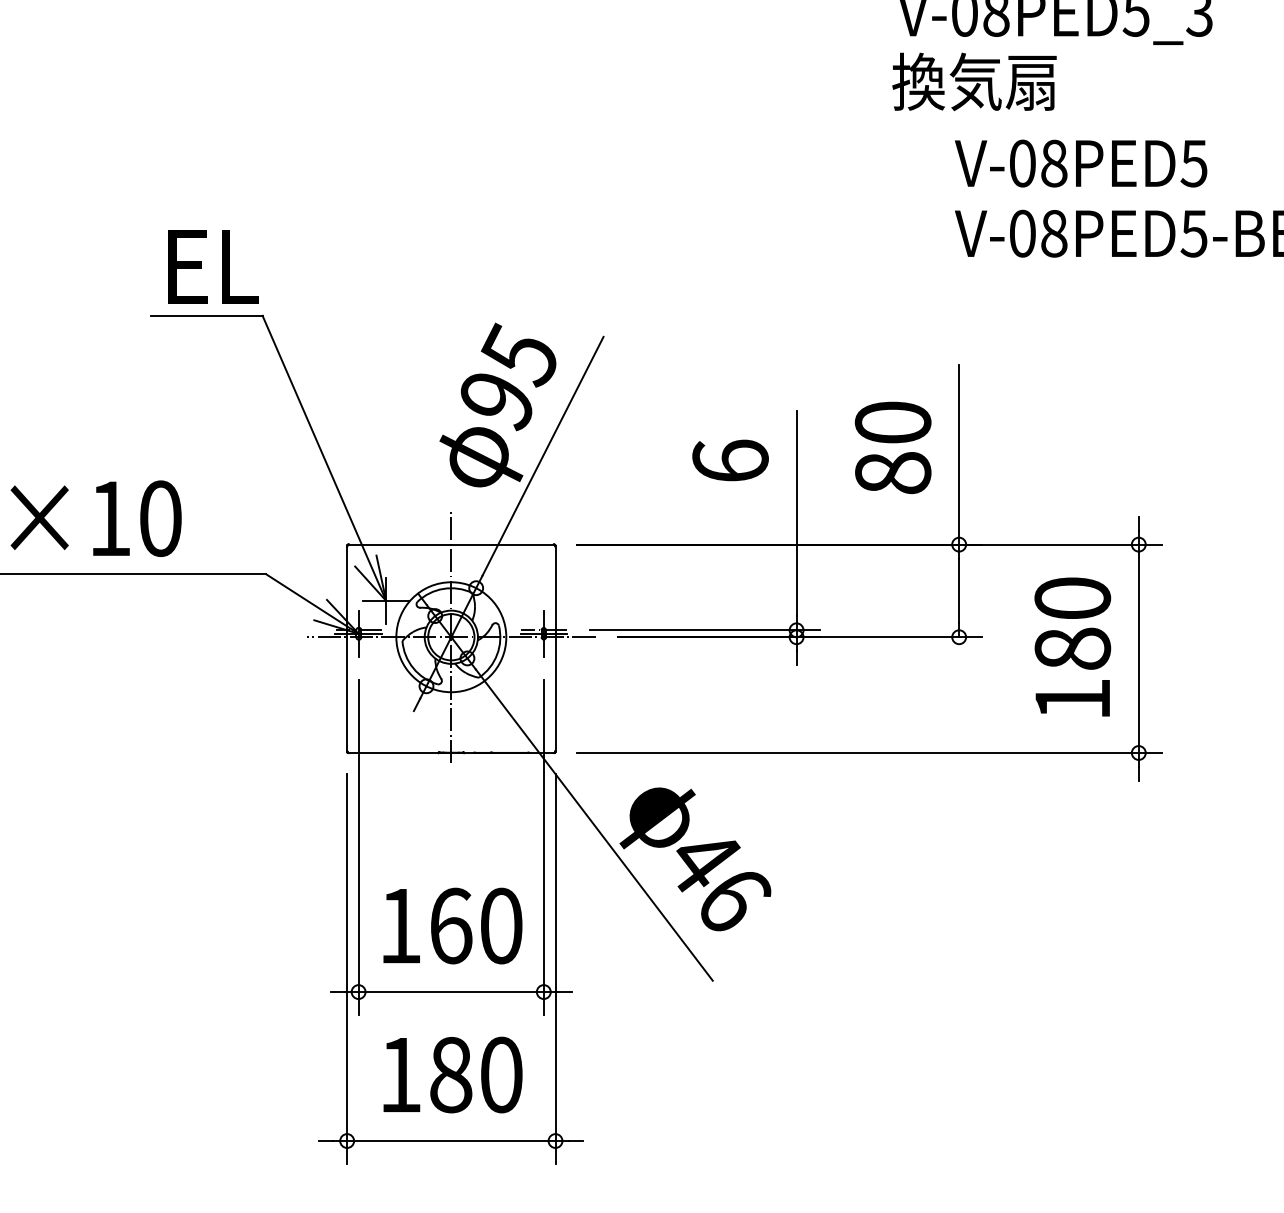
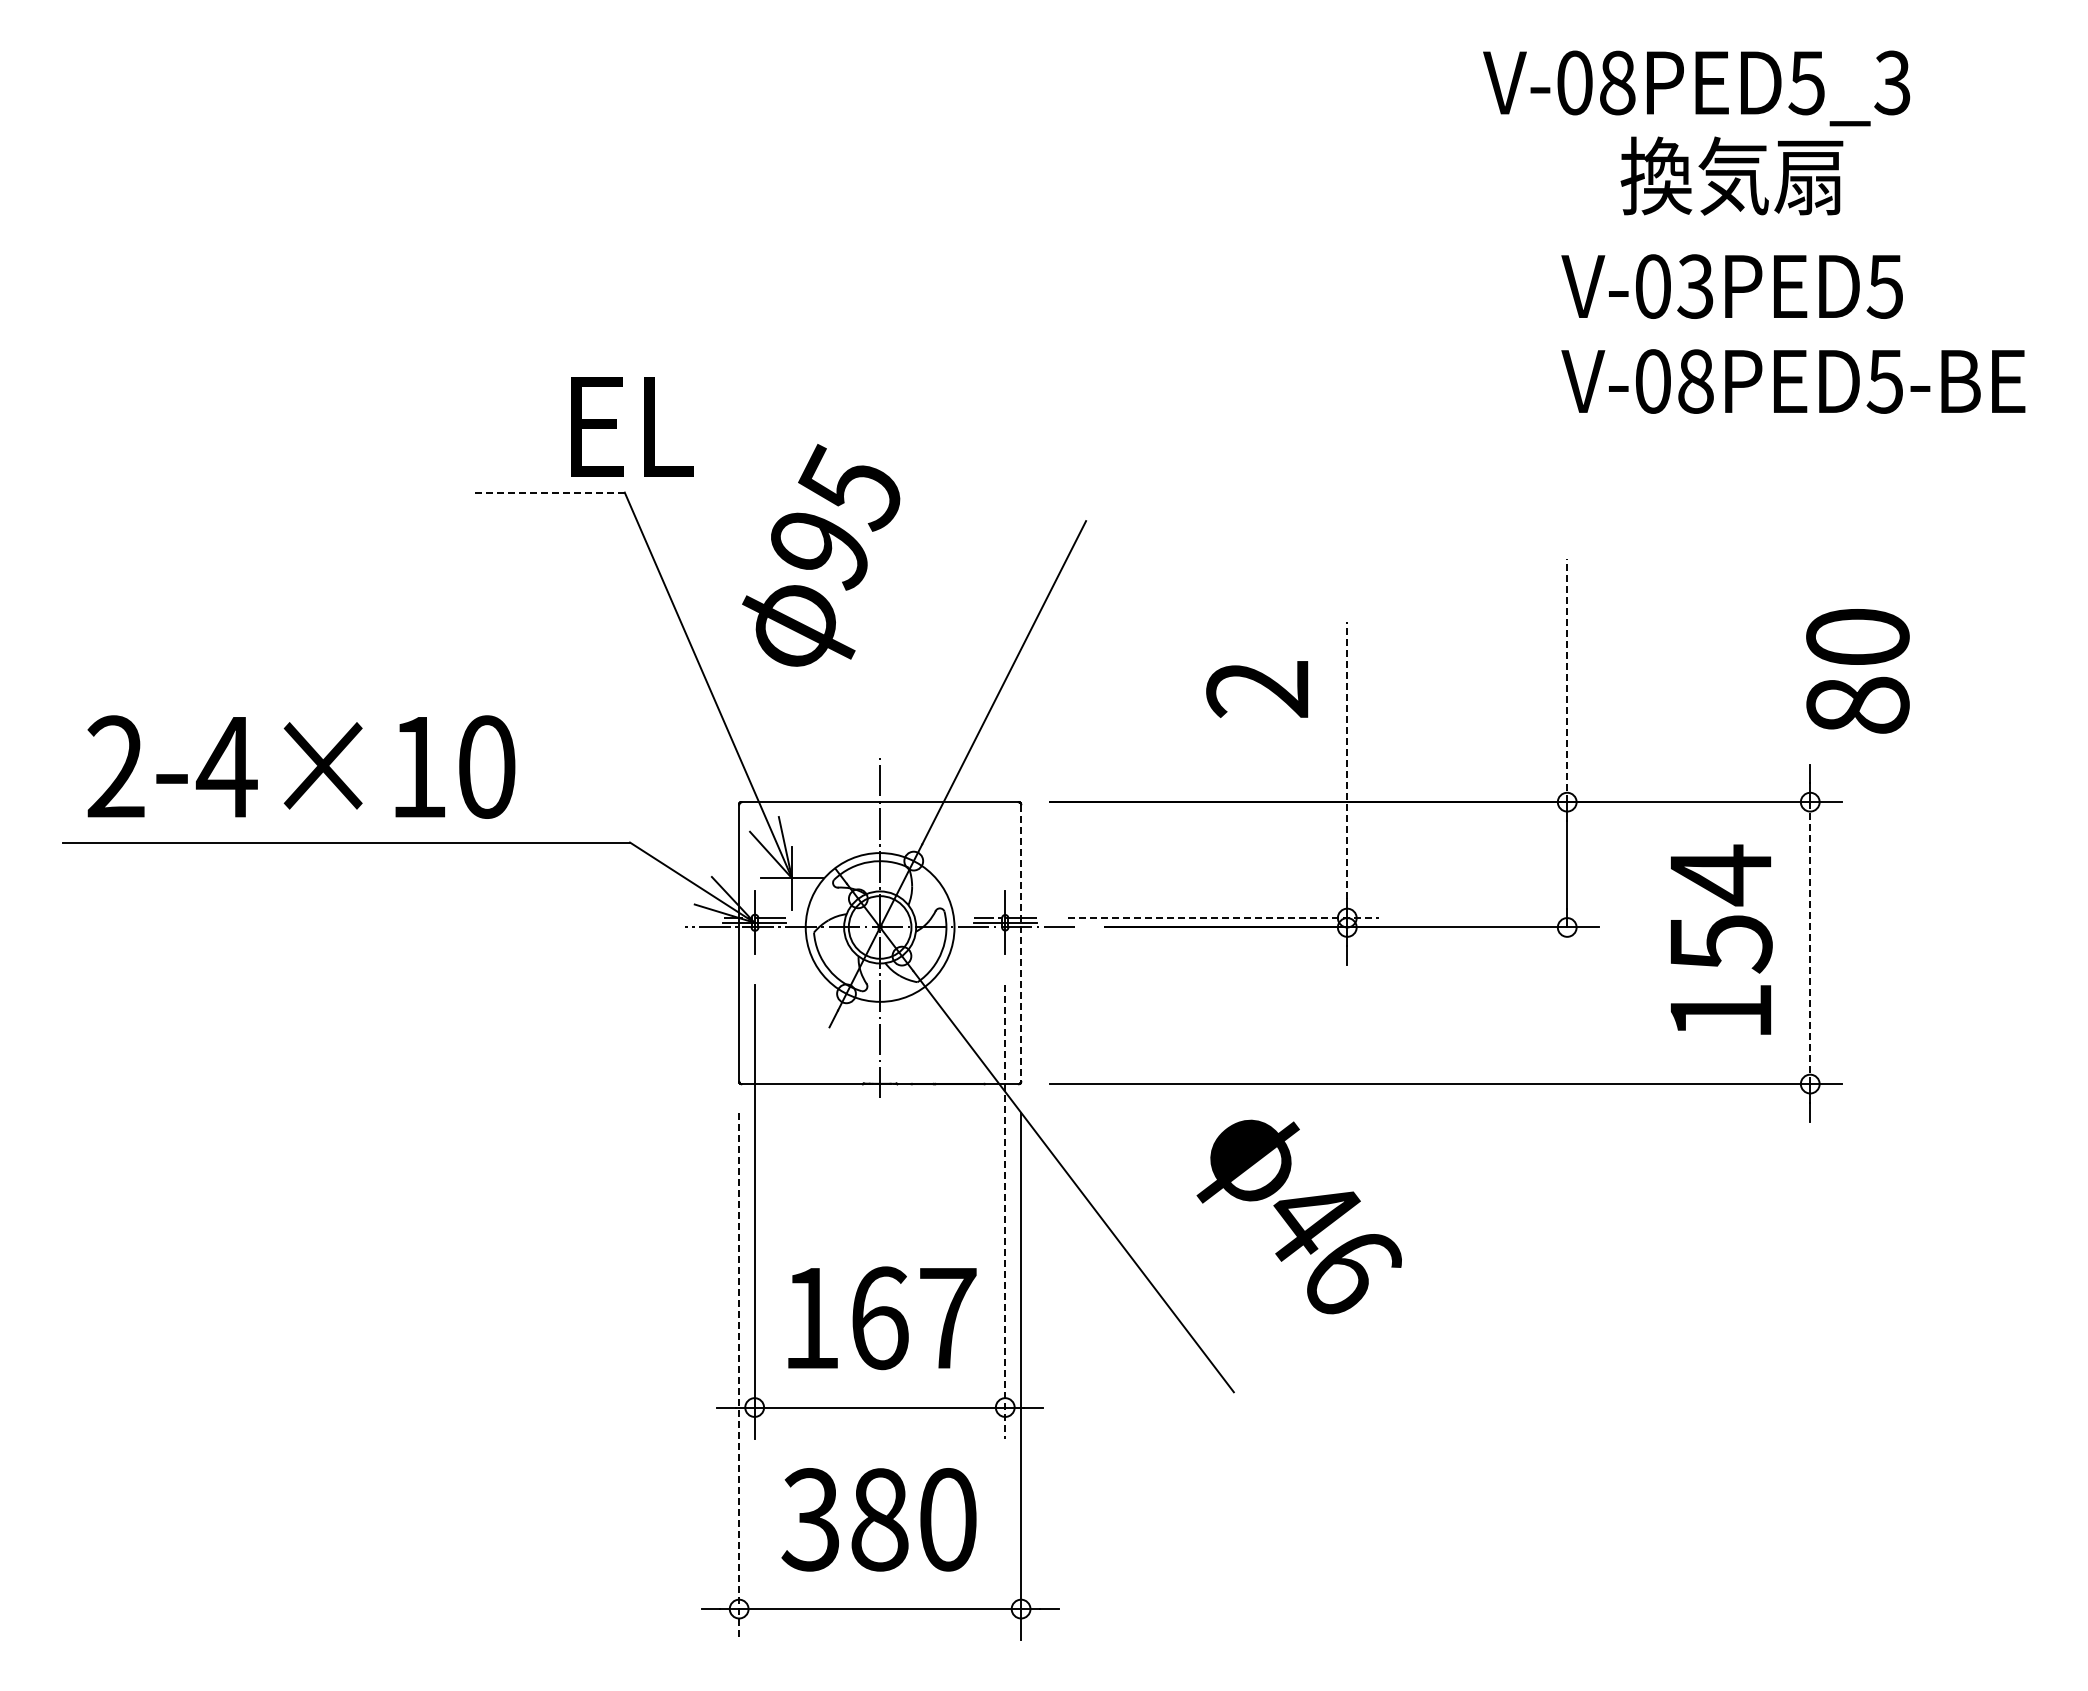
text: (974, 81) -> (1731, 175), moved
text: (1053, 163) -> (1695, 286), V-08PED5 -> V-03PED5
text: (213, 266) -> (632, 426), moved
line: (206, 315) -> (549, 492), solid -> dashed
text: (498, 405) -> (821, 555), moved
text: (892, 448) -> (1857, 671), moved
line: (959, 454) -> (1567, 680), solid -> dashed
text: (730, 460) -> (1257, 688), 6 -> 2
line: (796, 513) -> (1347, 760), solid -> dashed
text: (1072, 623) -> (1720, 908), 180 -> 154
line: (705, 630) -> (1223, 918), solid -> dashed
line: (555, 649) -> (1021, 943), solid -> dashed
line: (1138, 649) -> (1810, 943), solid -> dashed
line: (543, 847) -> (1005, 1212), solid -> dashed
text: (694, 858) -> (1298, 1216), moved
text: (501, 926) -> (948, 1318), 160 -> 167
line: (347, 969) -> (739, 1376), solid -> dashed
text: (399, 1074) -> (809, 1519), 180 -> 380

